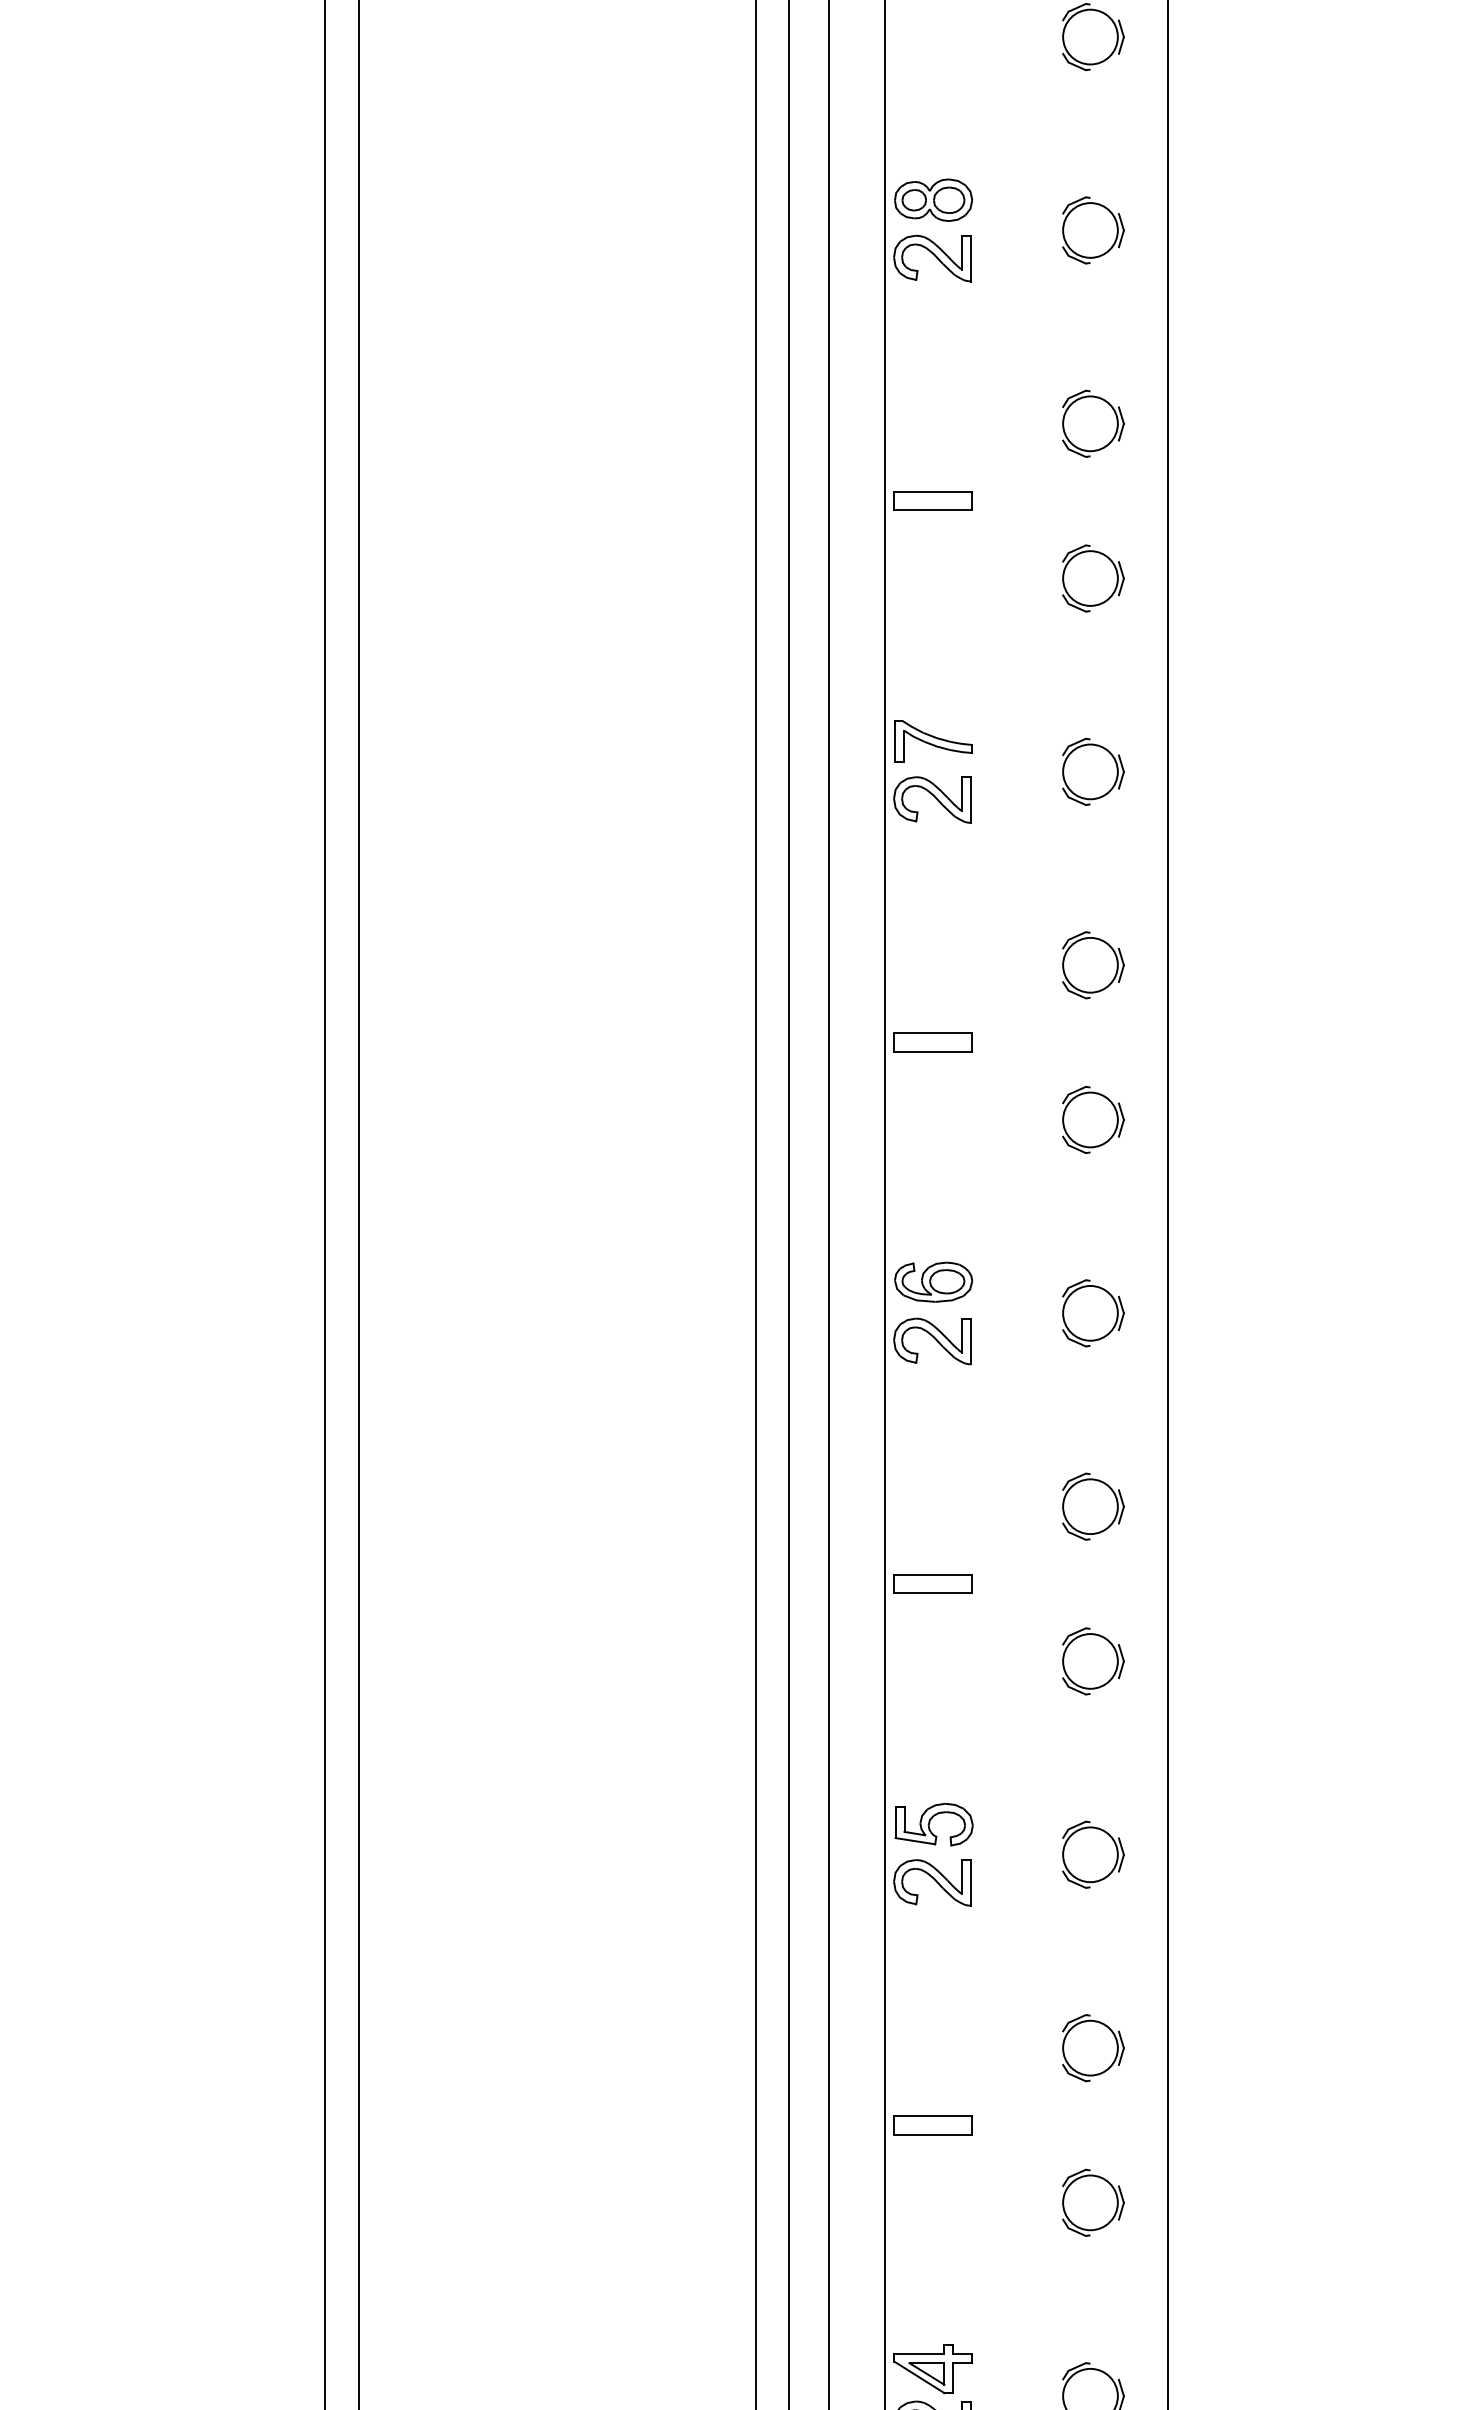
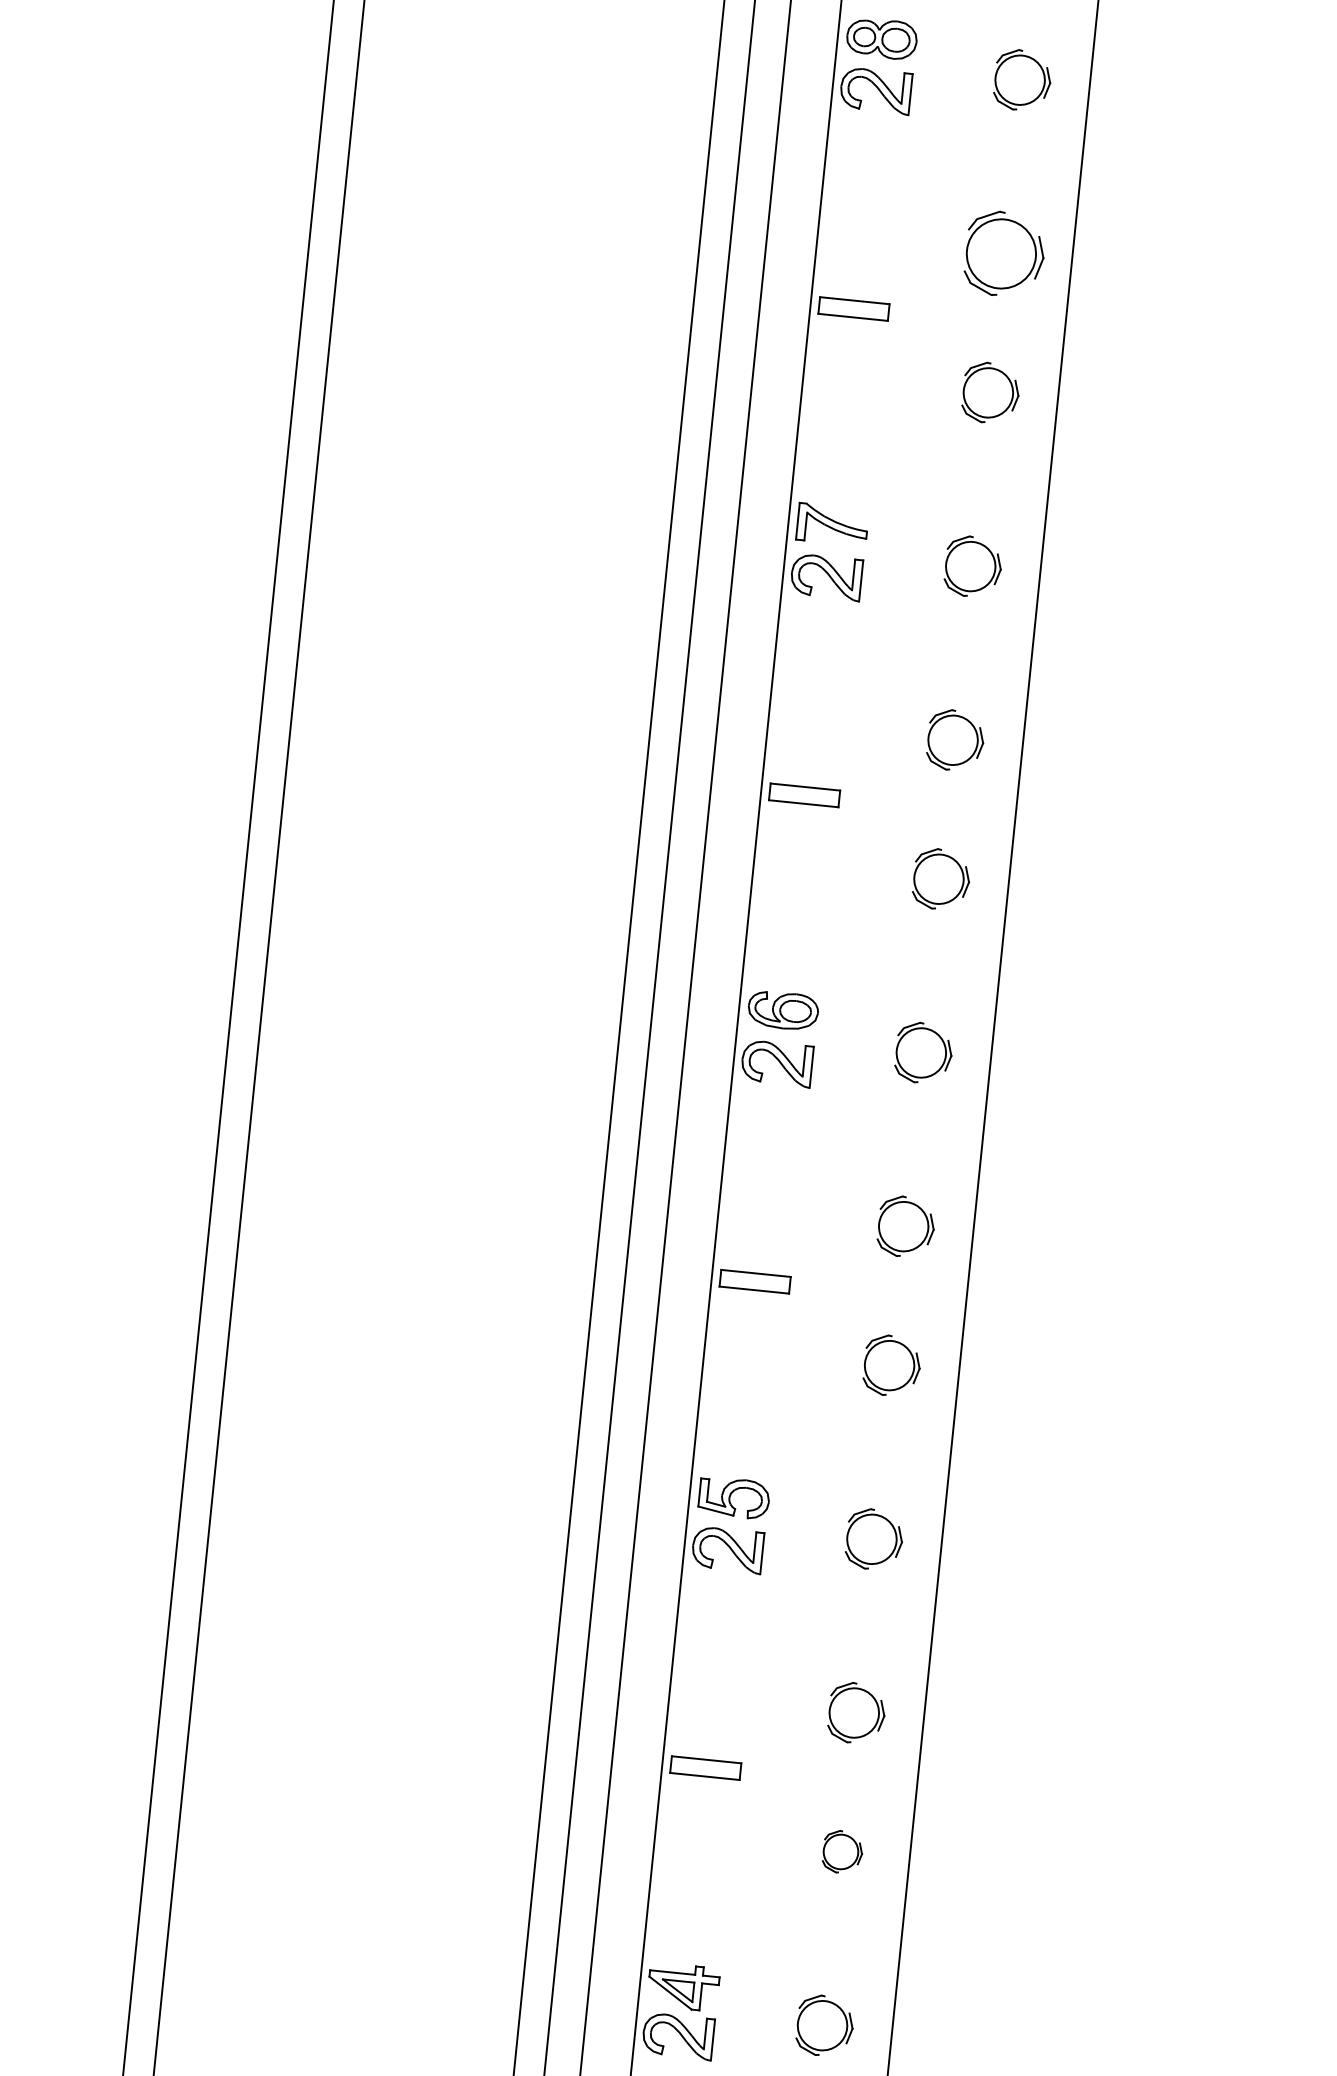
part: (1093, 423) -> (1005, 253), size x1.4
part: (1093, 2202) -> (842, 1851), size x0.7

